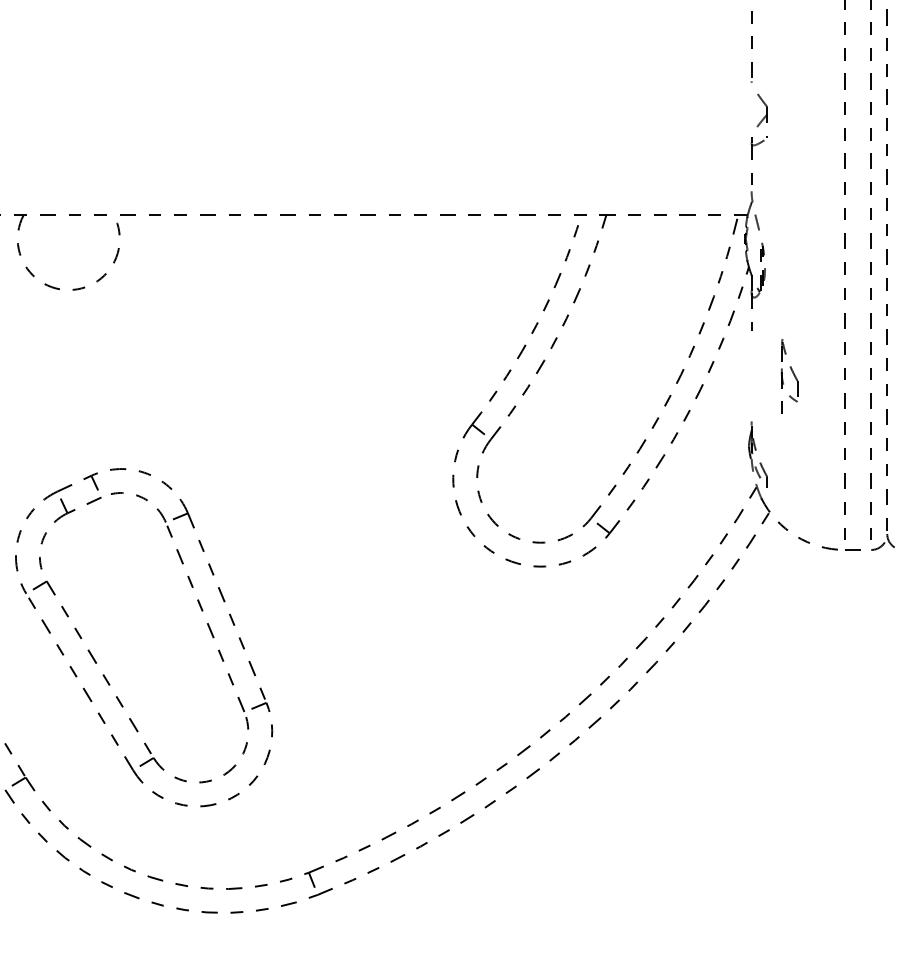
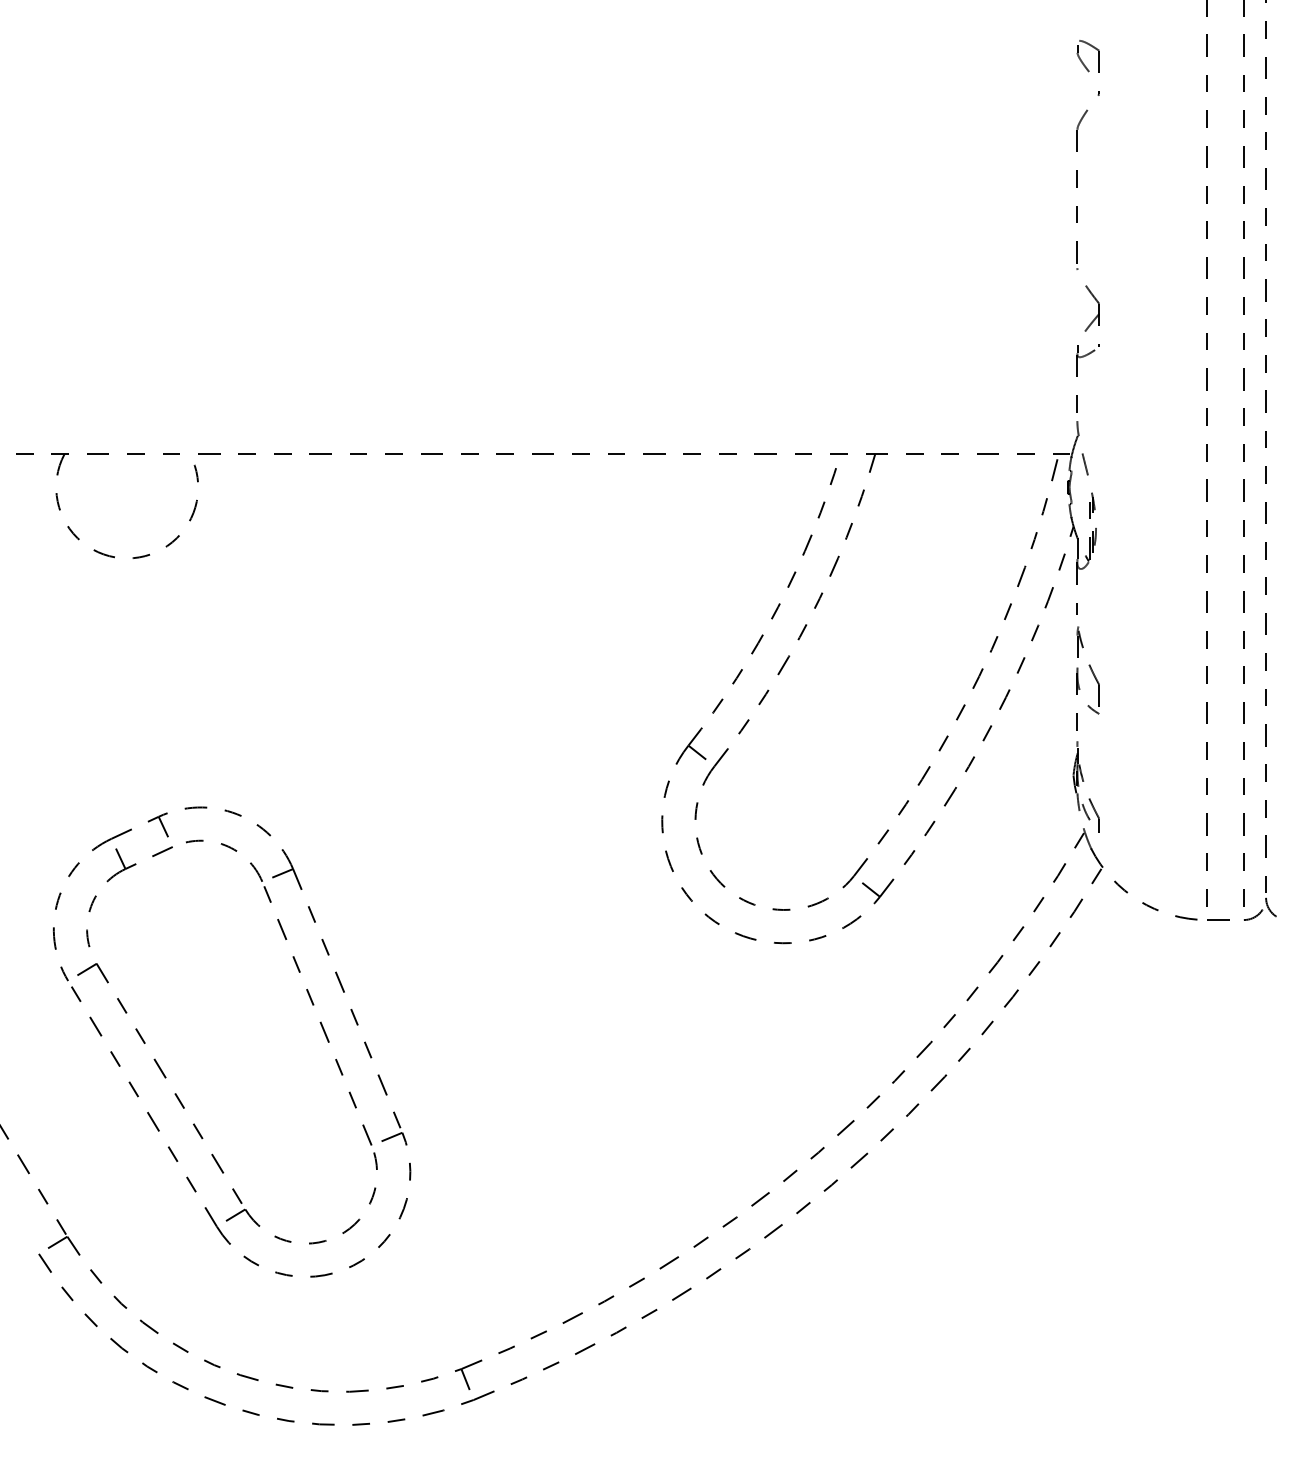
part: (793, 374) -> (1093, 676), moved

